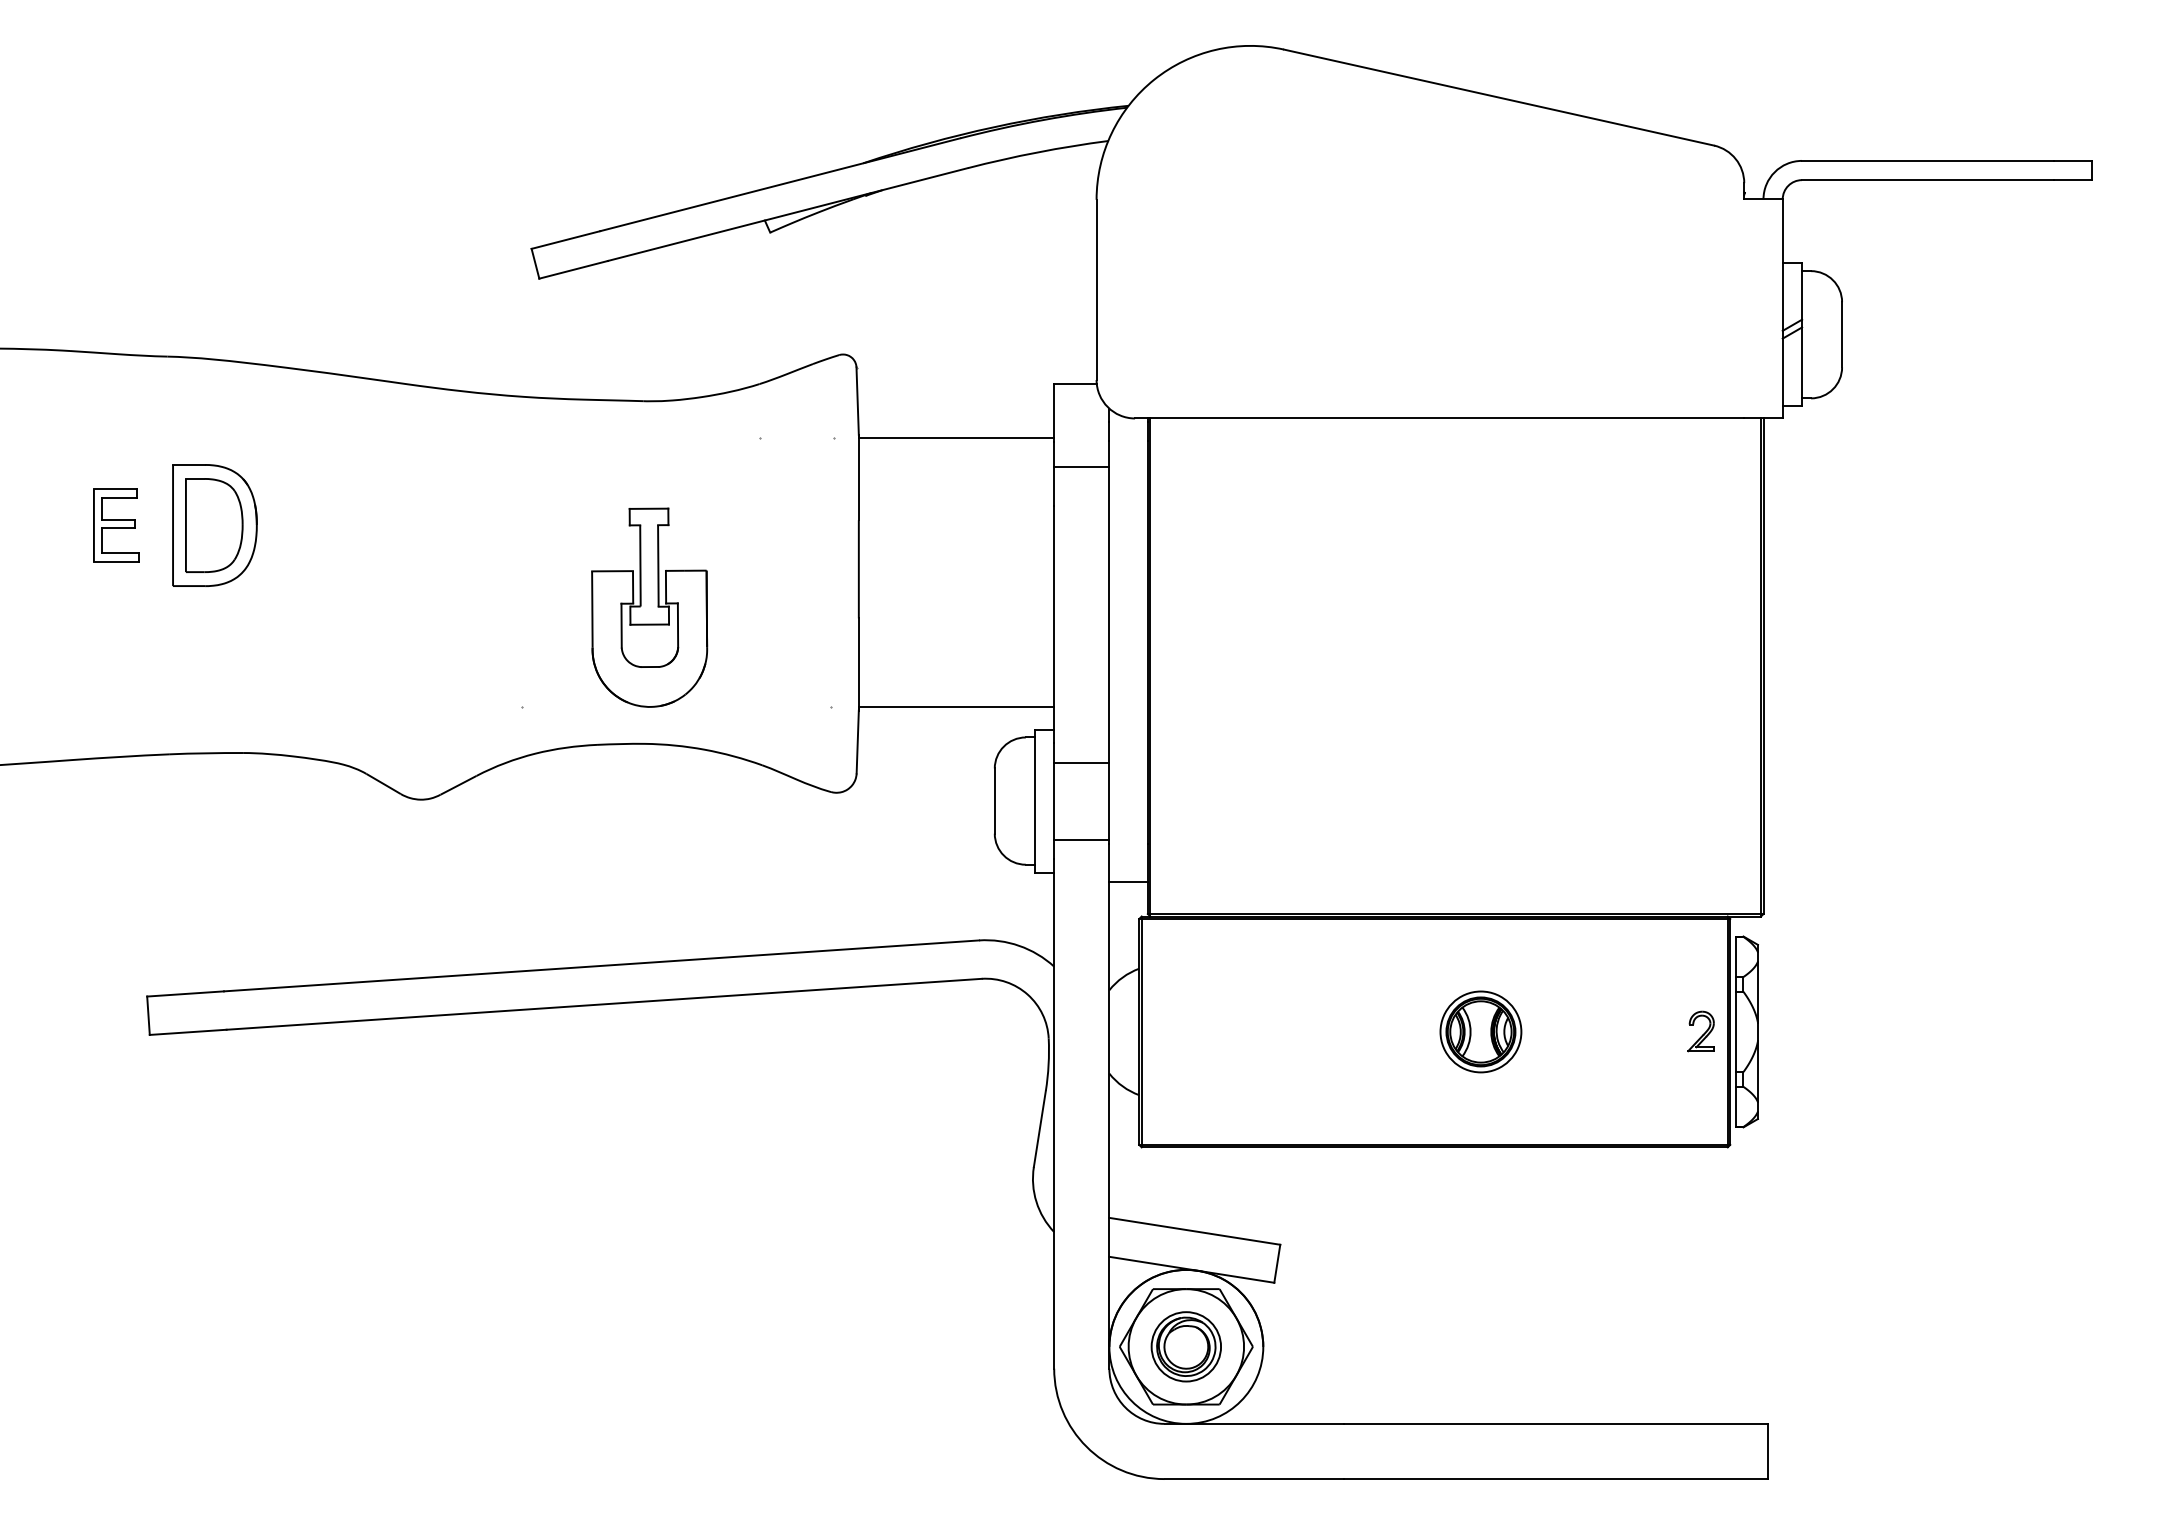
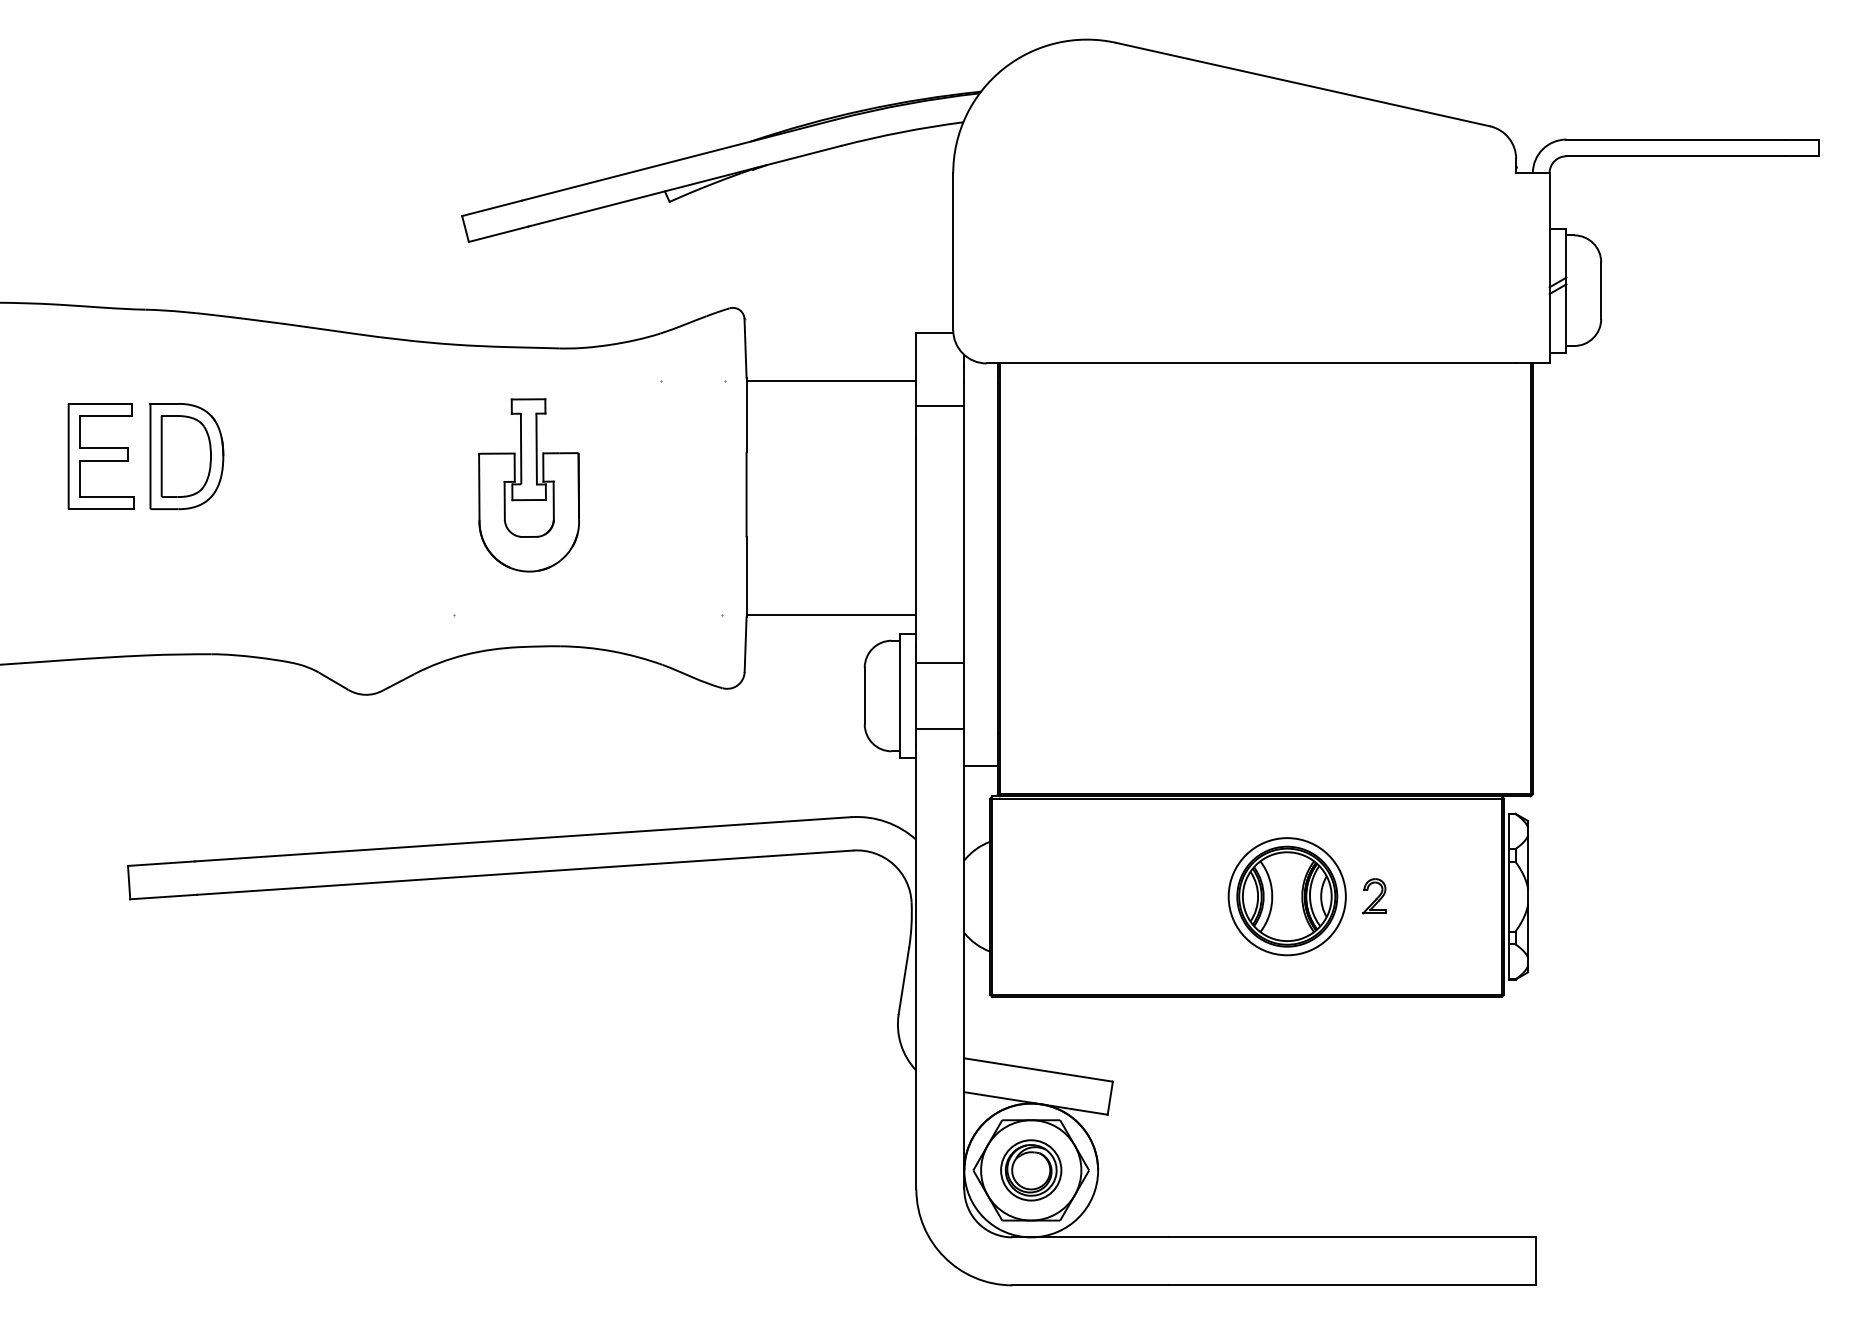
part: (116, 525) -> (101, 456), size x1.67
part: (649, 607) -> (528, 485), moved
part: (1480, 1031) -> (1286, 896), size x1.67
part: (1700, 1031) -> (1373, 896), moved

